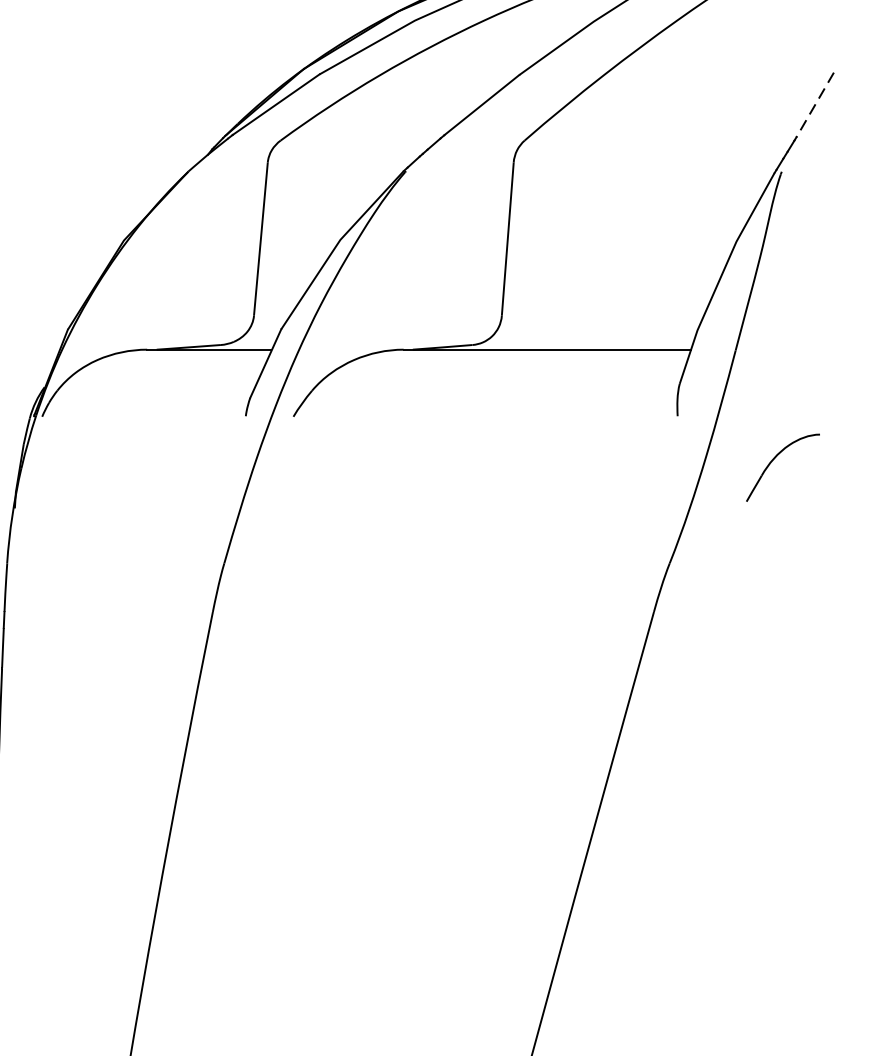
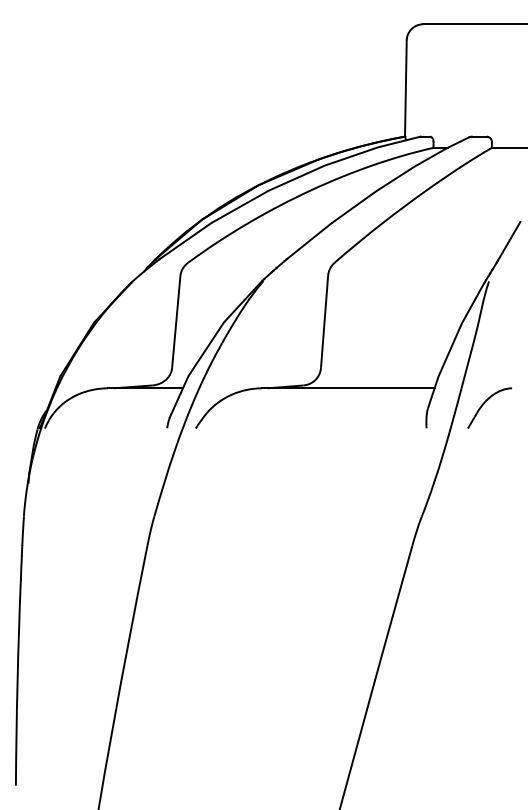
line: (814, 105) -> (508, 241), dashed -> solid
part: (782, 466) -> (489, 407), moved

